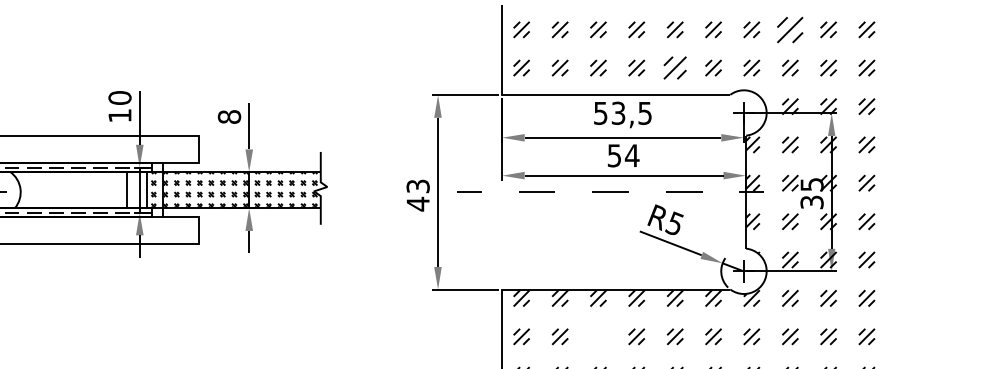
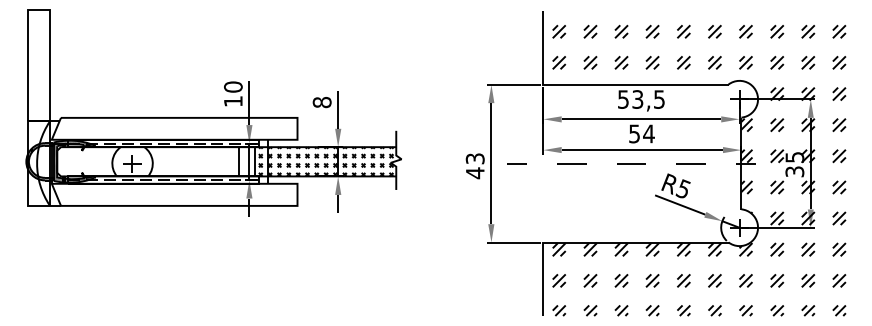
part: (790, 29) -> (777, 31), size x0.62
part: (674, 67) -> (683, 62), size x0.71
part: (598, 336) -> (621, 280), added

